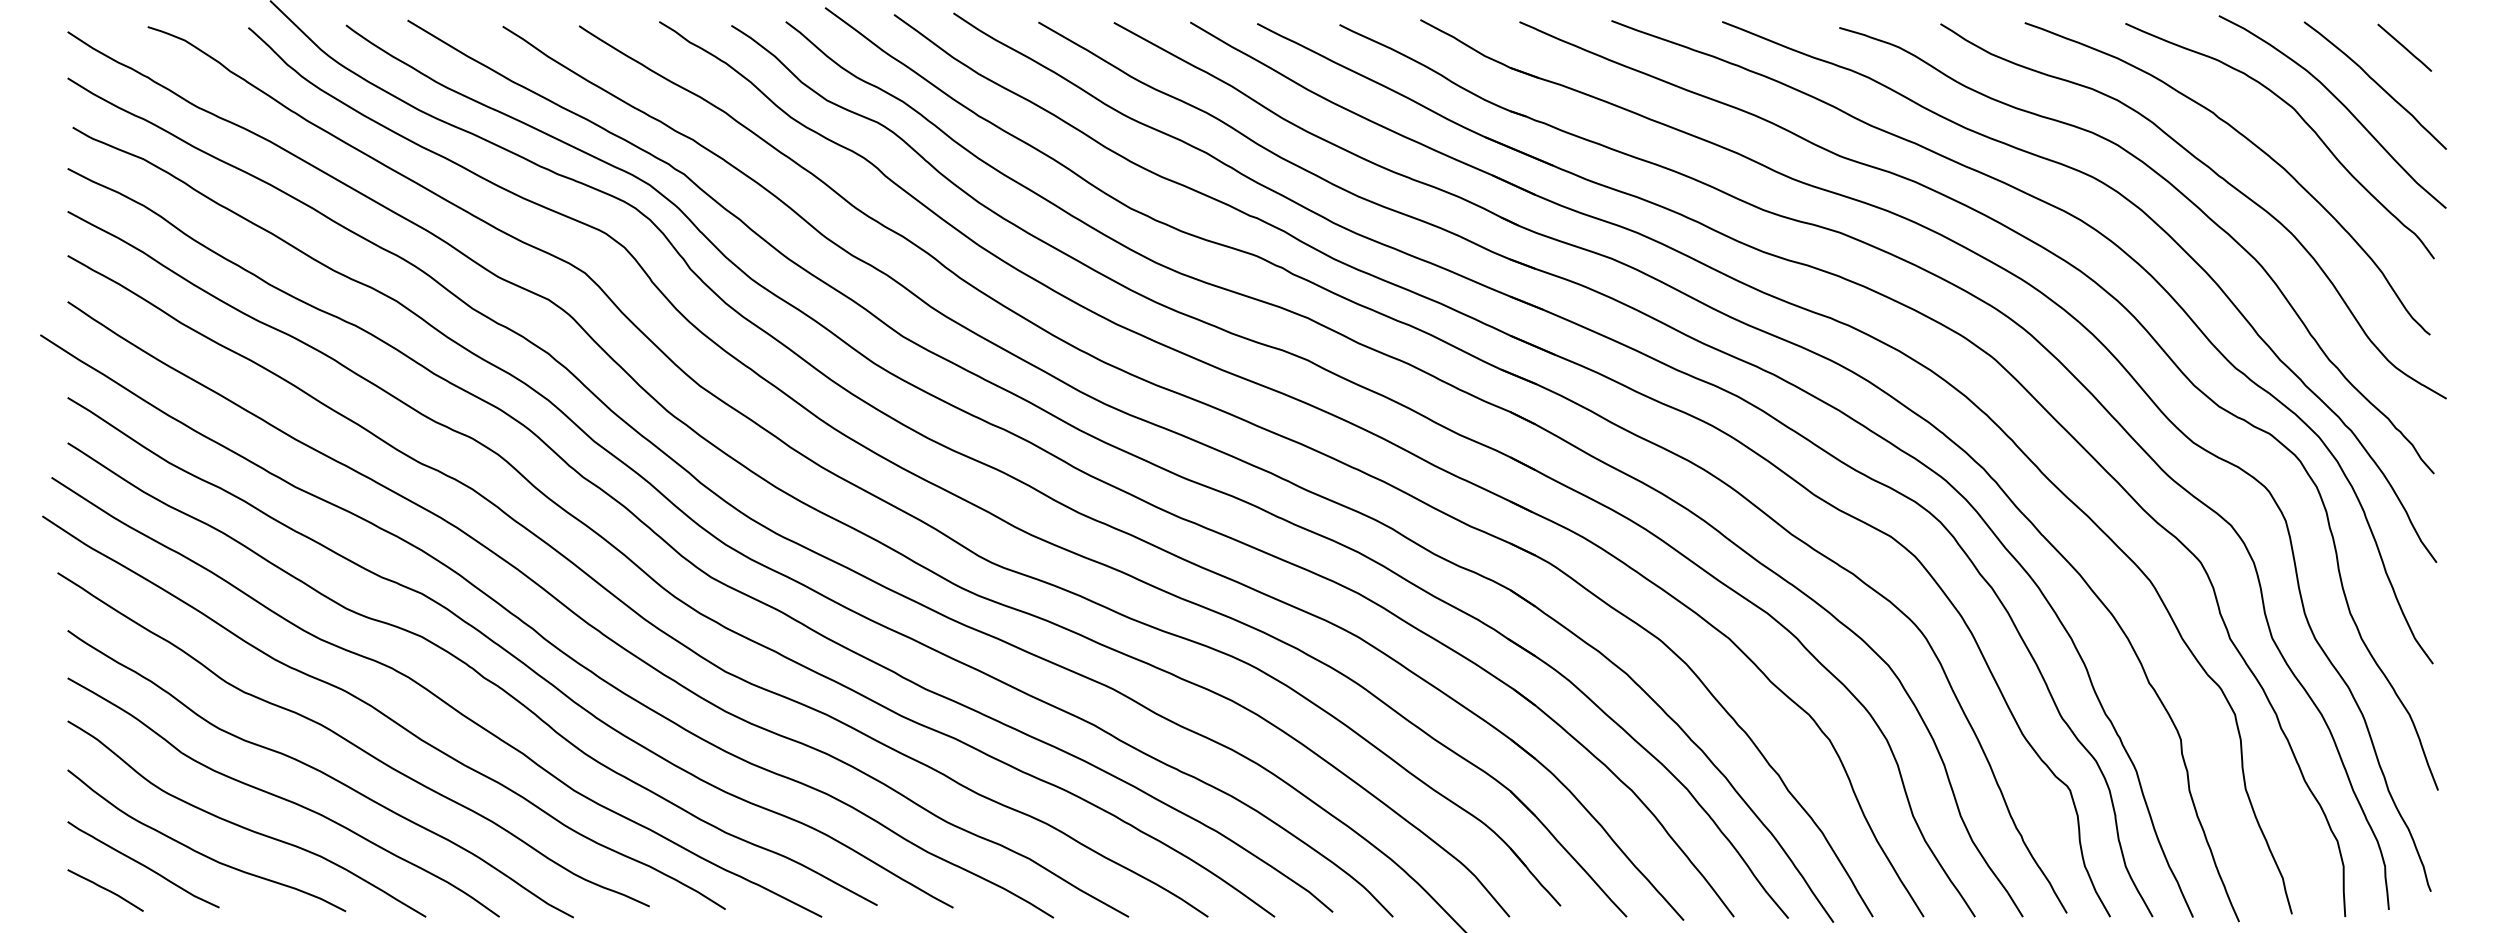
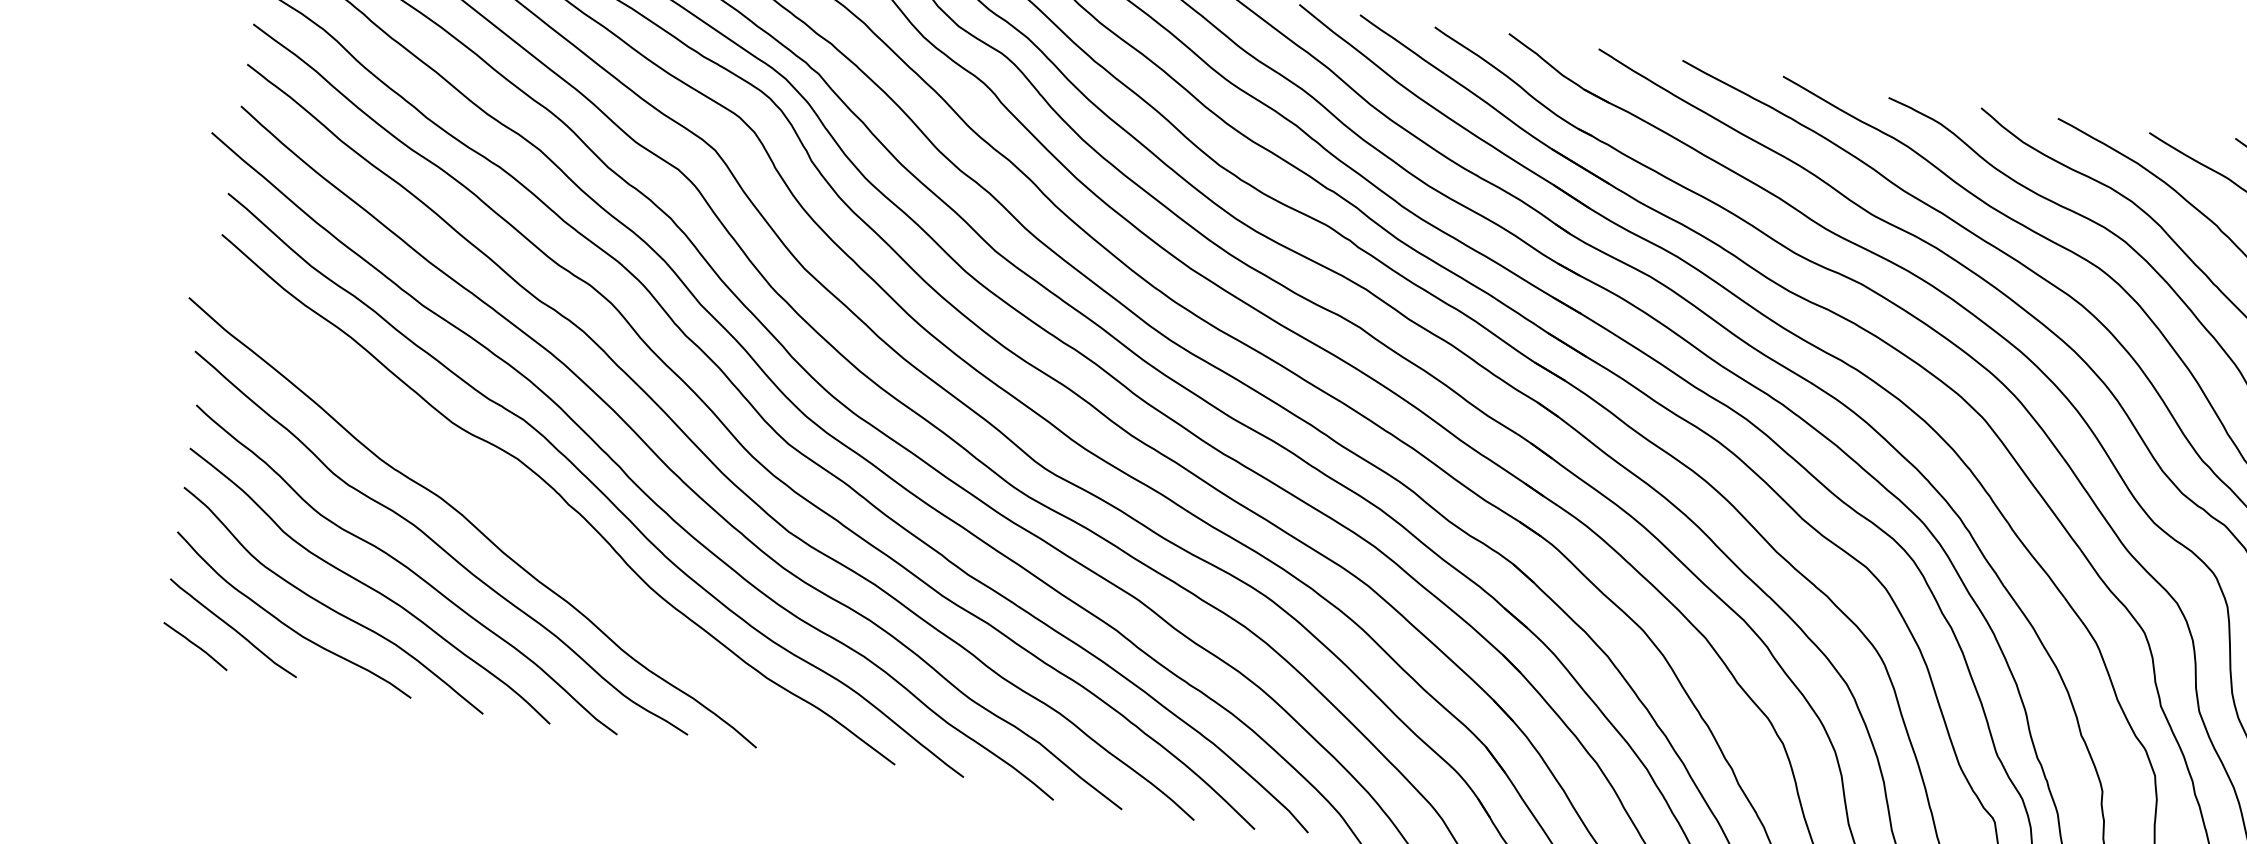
curve: (436, 697) -> (522, 515), removed

